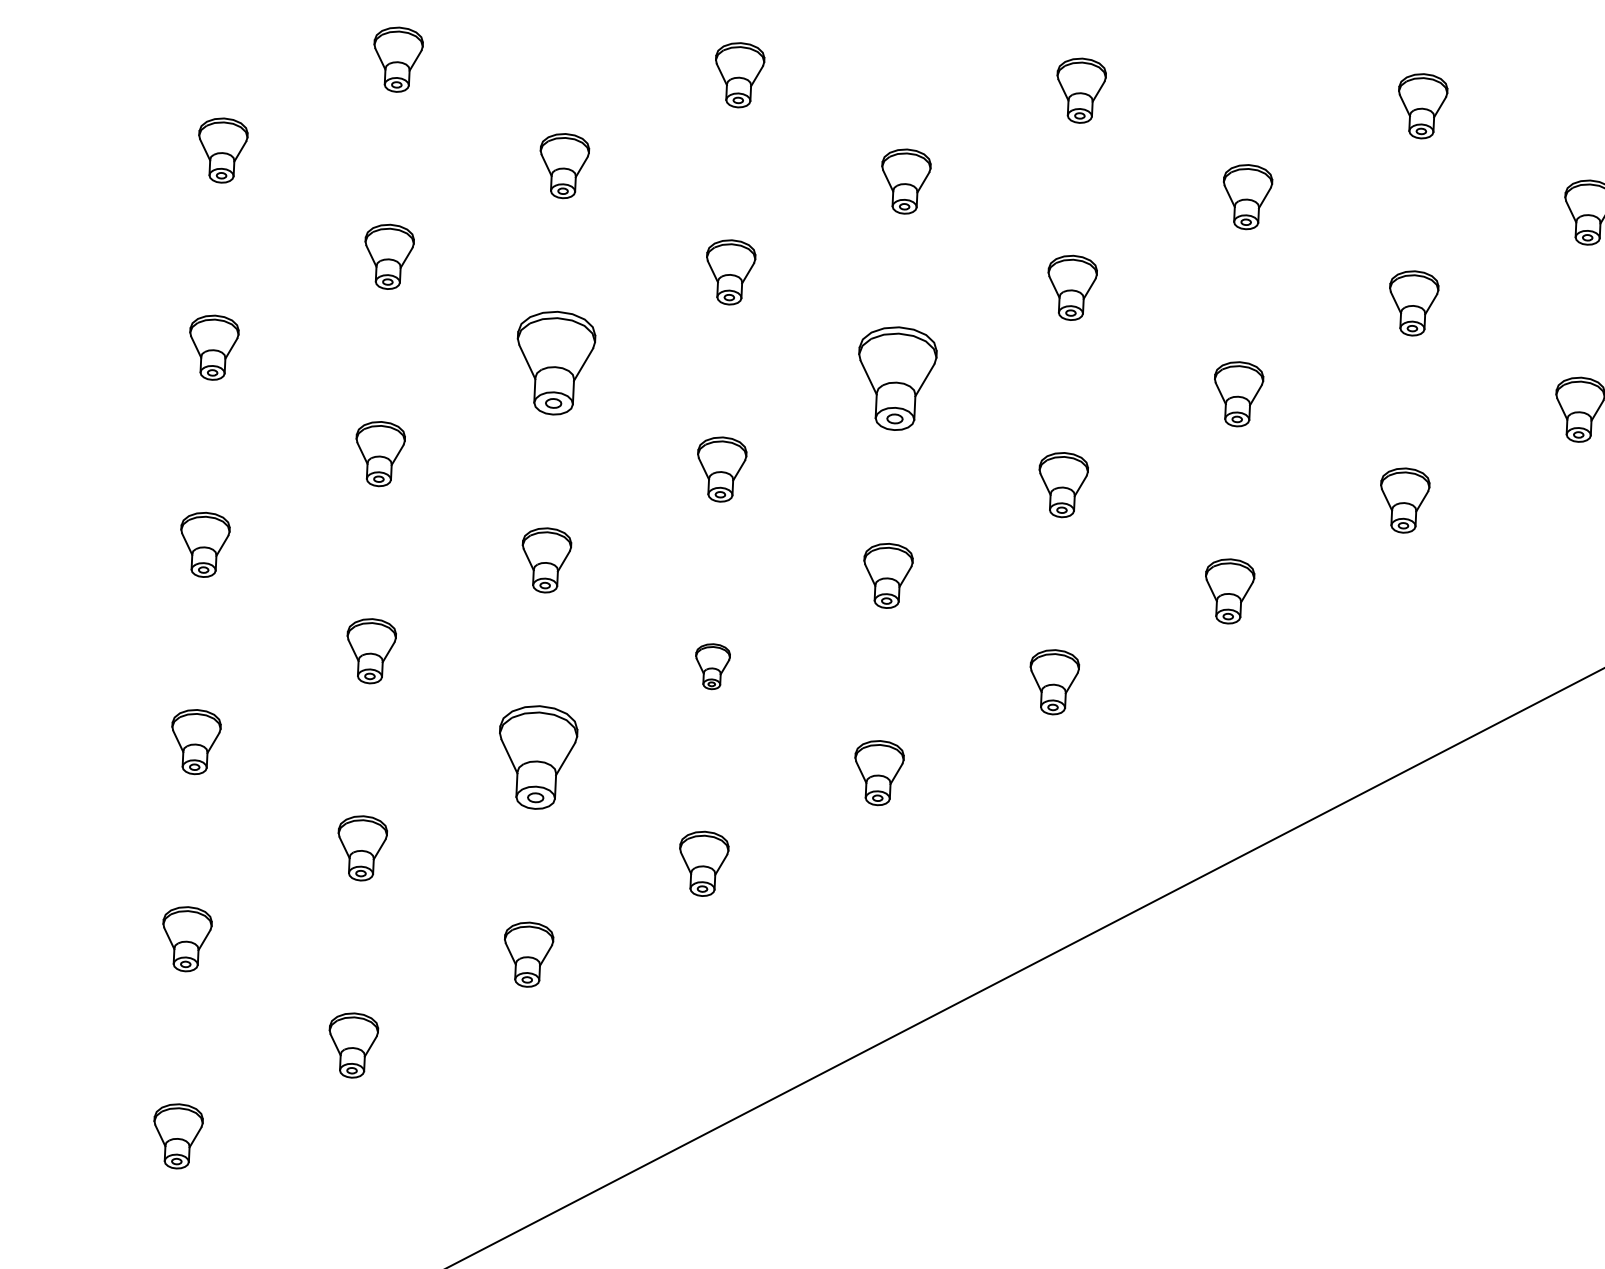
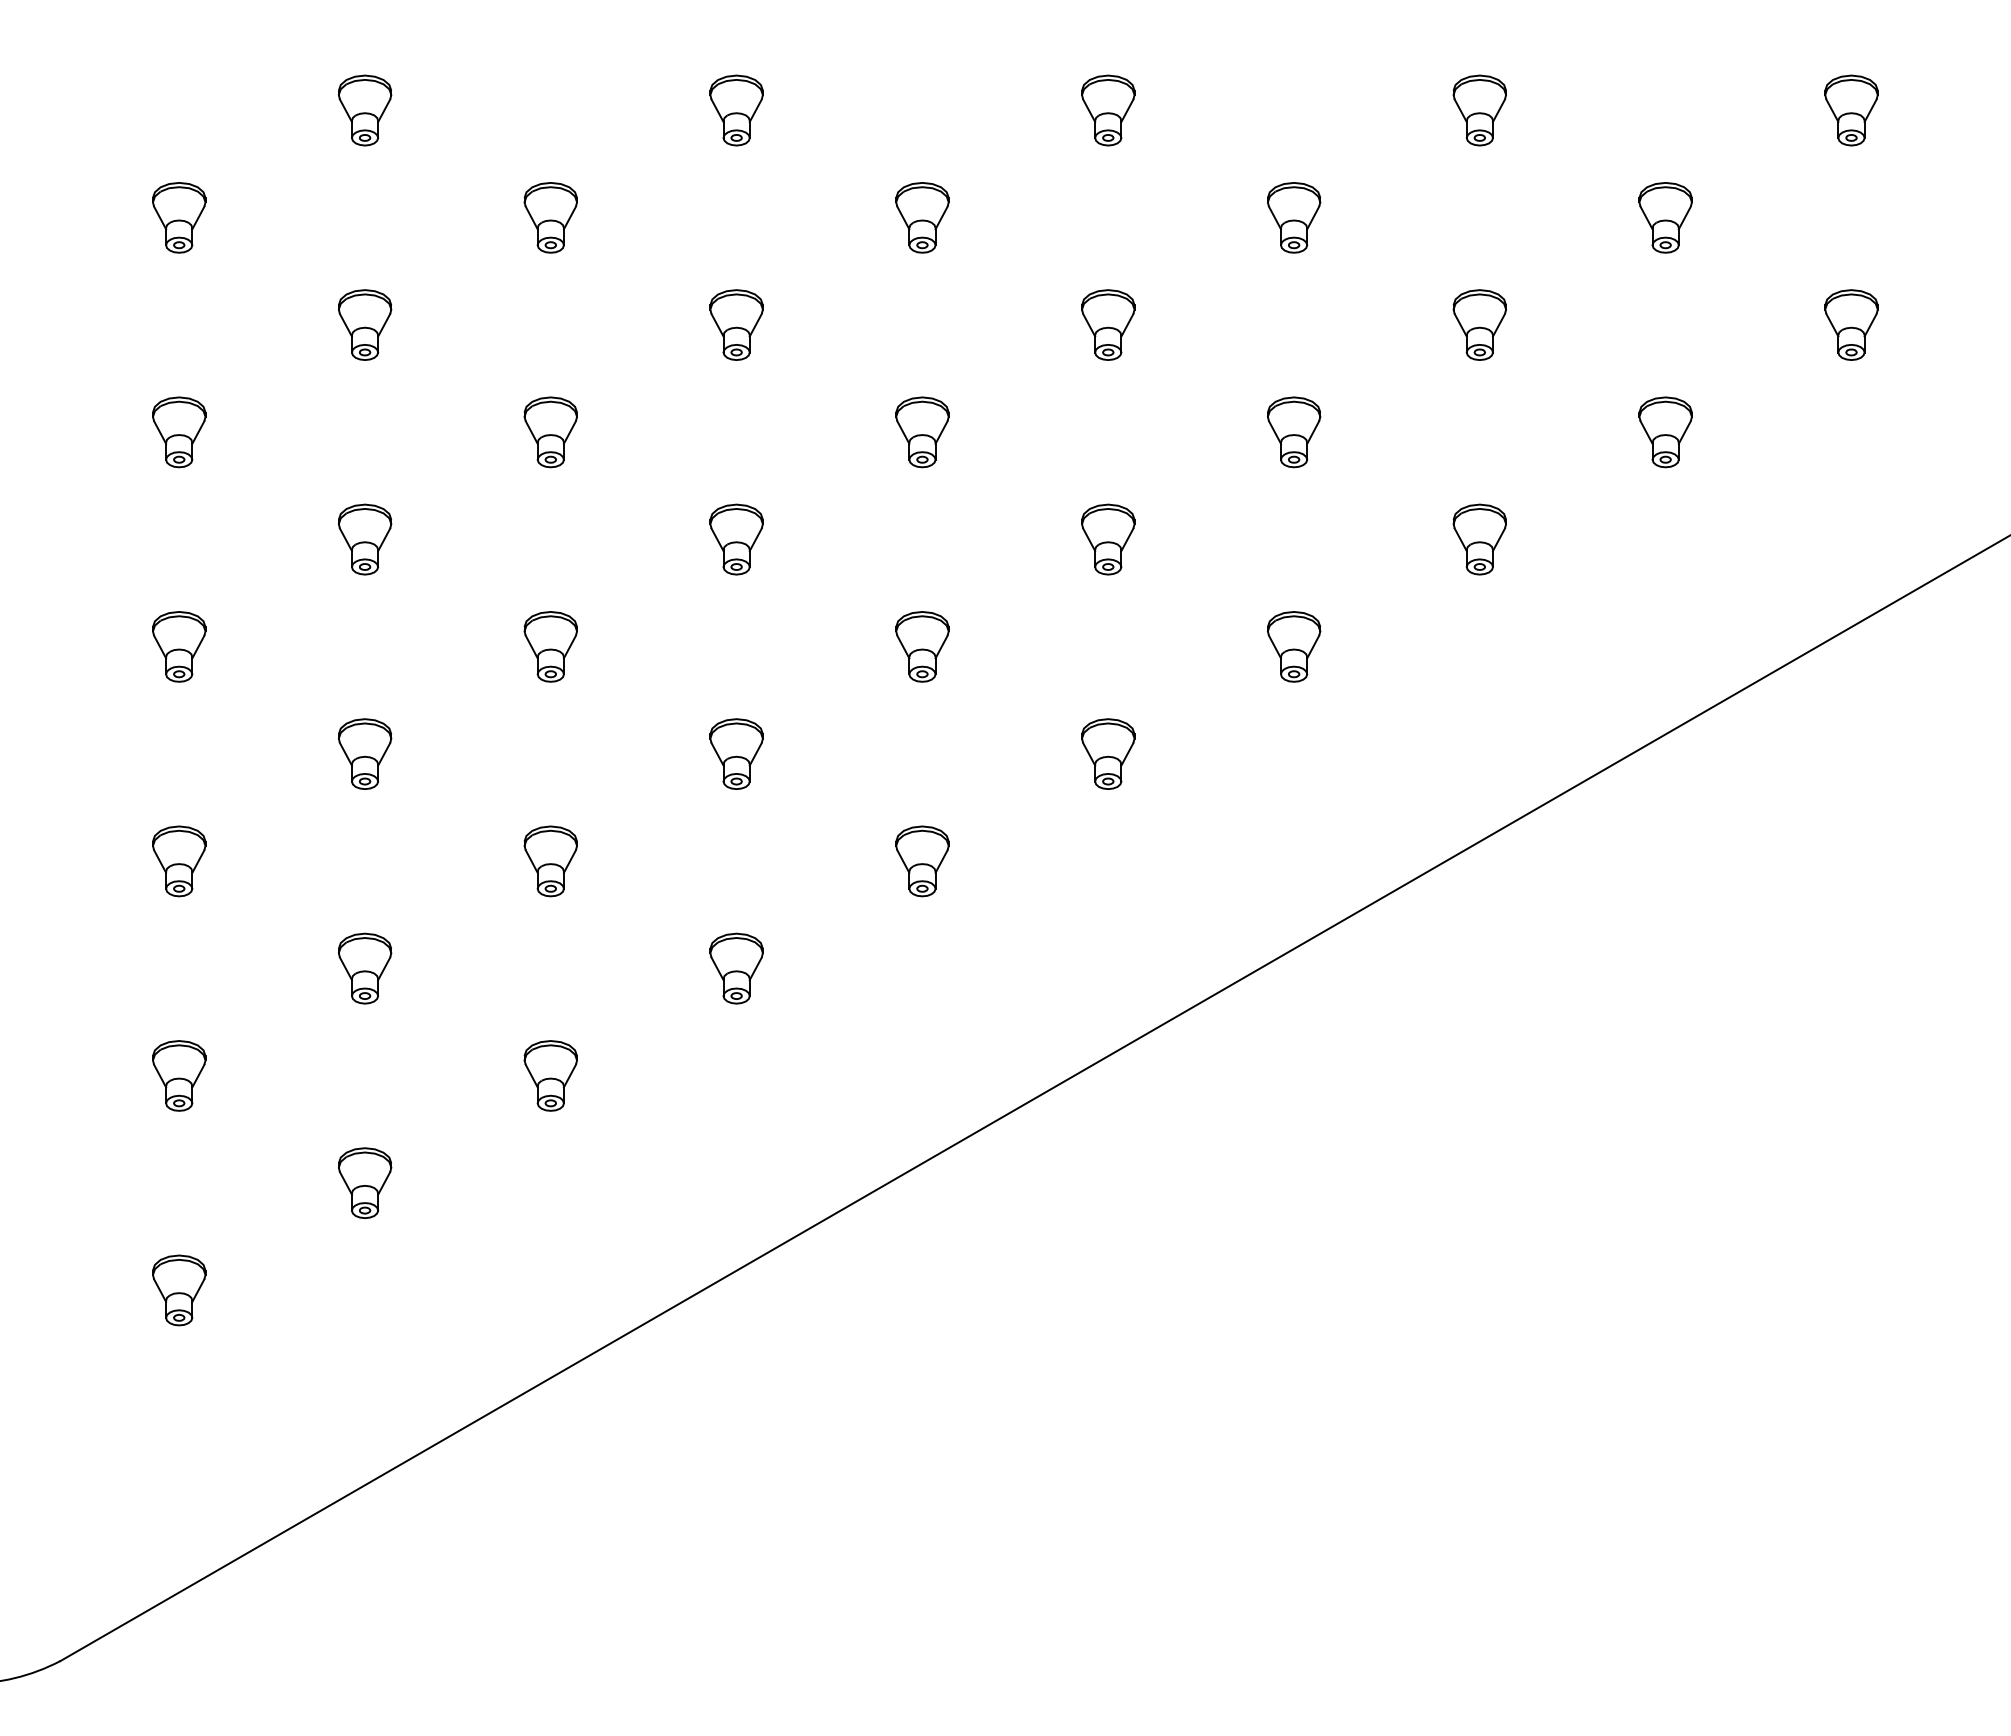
part: (554, 363) -> (550, 432), size x0.62
part: (896, 378) -> (922, 432), size x0.62
part: (712, 666) -> (736, 753), size x1.43
part: (537, 757) -> (550, 861), size x0.62

